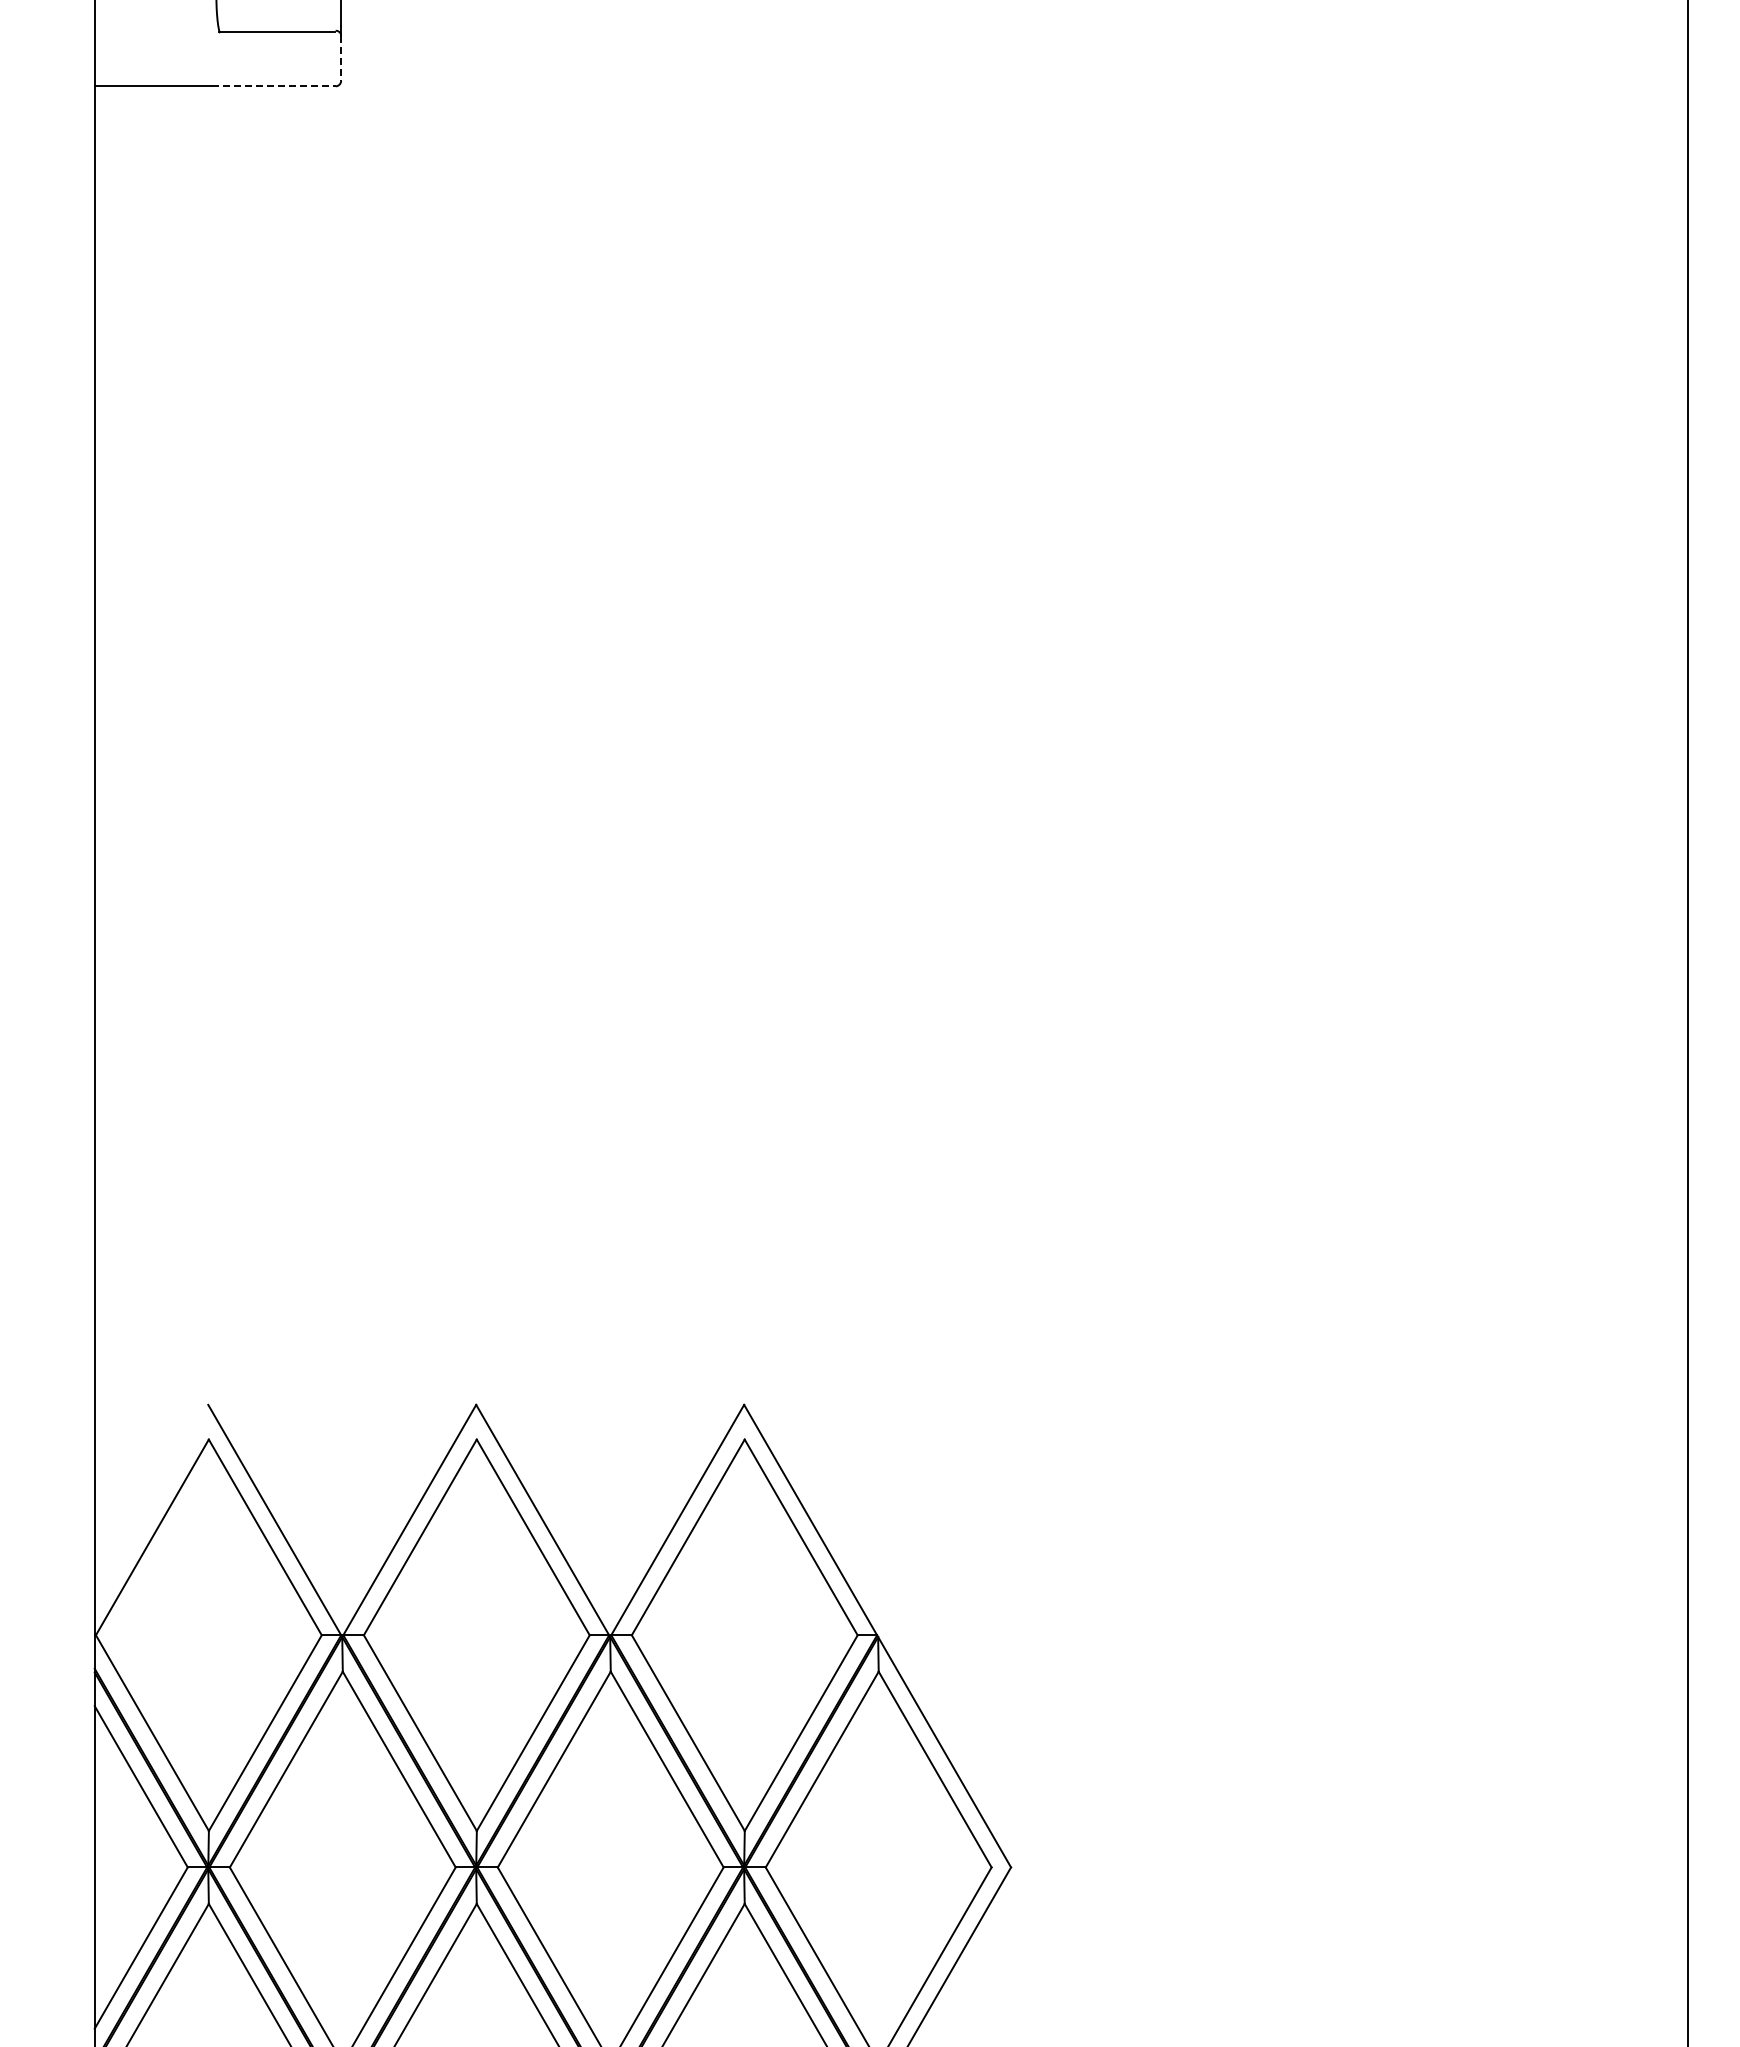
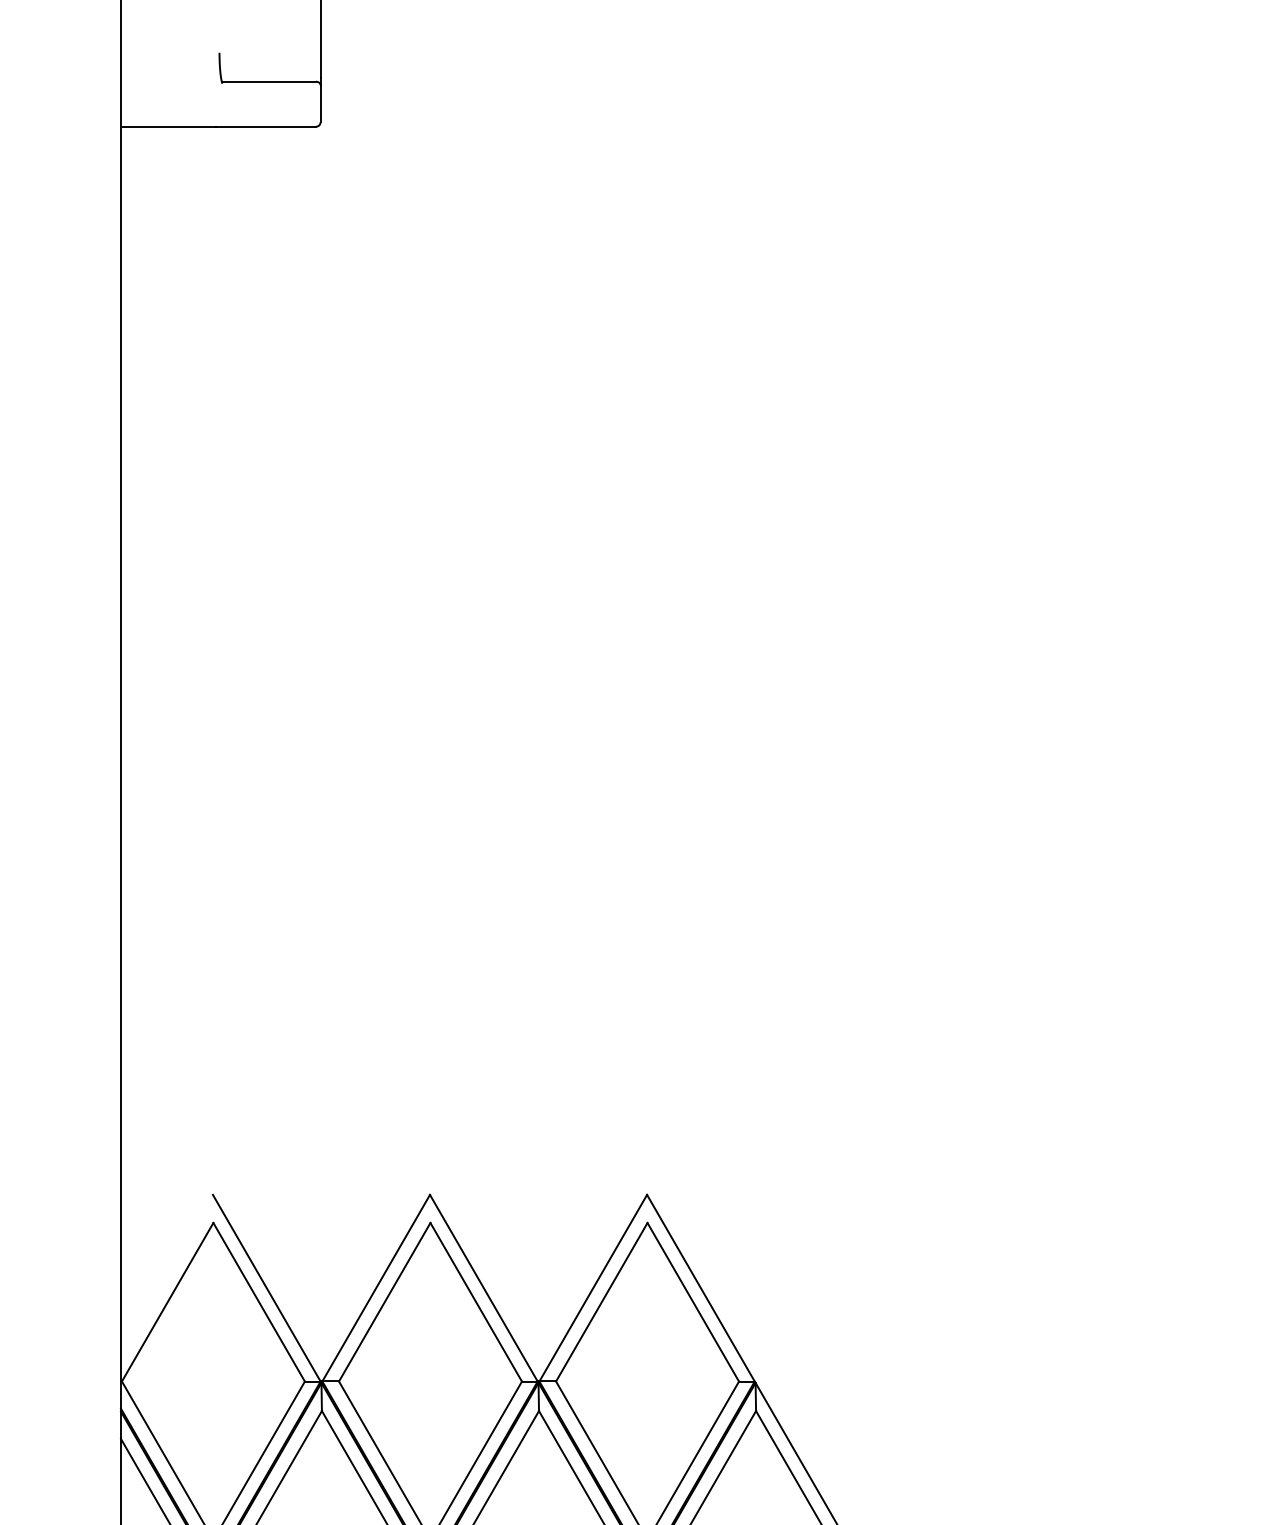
line: (341, 58) -> (320, 104), dashed -> solid
line: (274, 86) -> (266, 126), dashed -> solid

